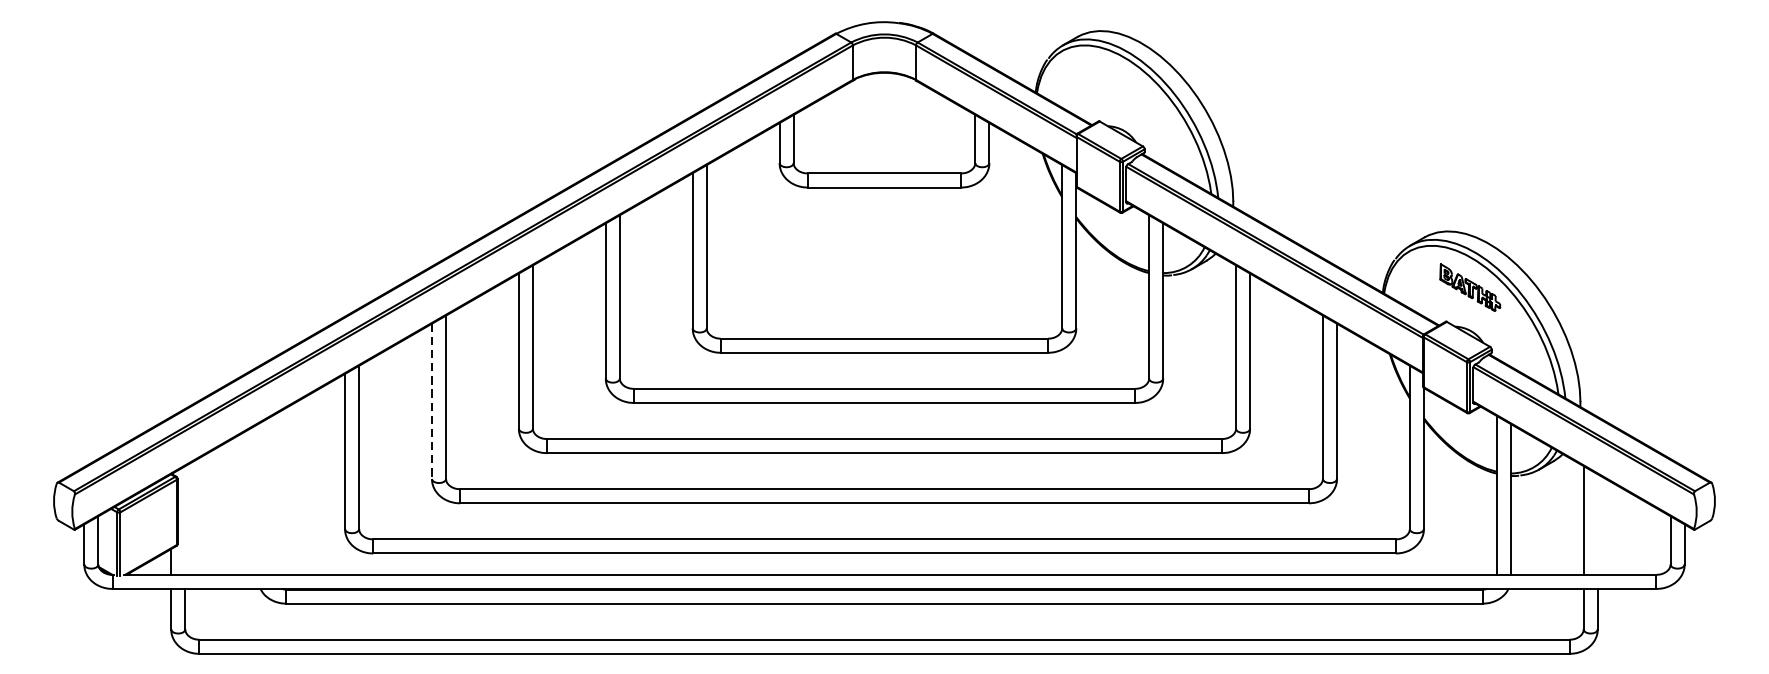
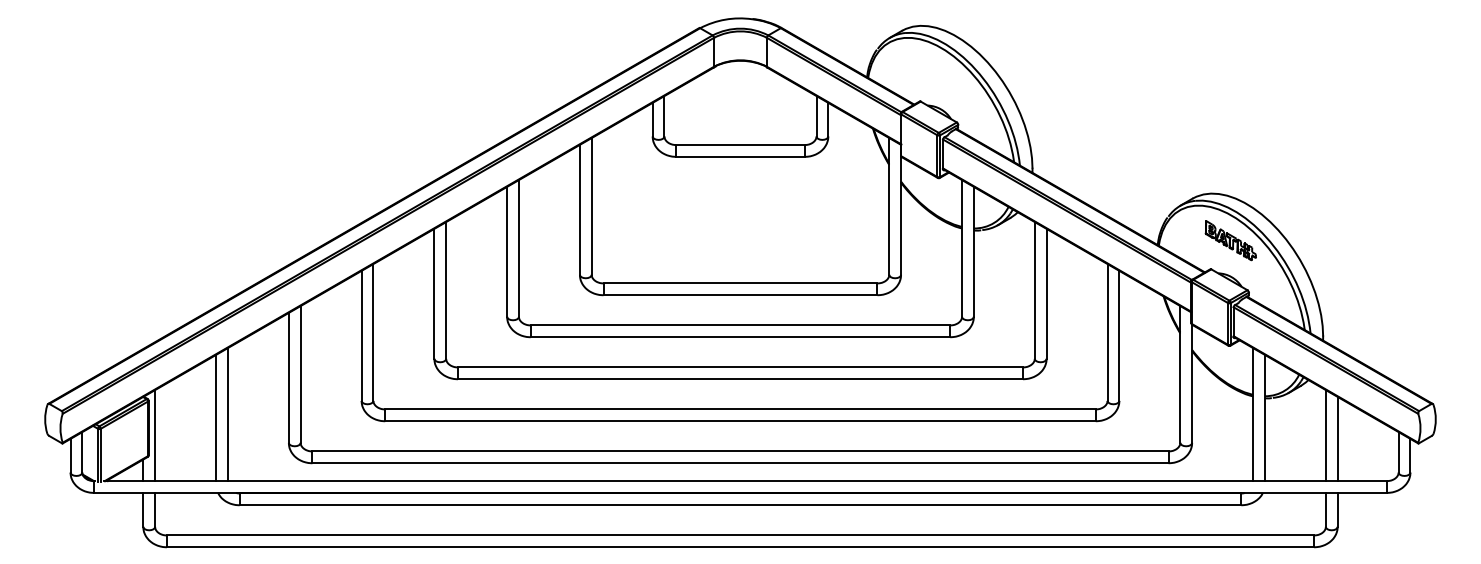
line: (431, 402) -> (361, 336), dashed -> solid
line: (271, 495) -> (227, 414), added
line: (258, 498) -> (216, 417), added
line: (185, 520) -> (155, 435), added
line: (1597, 523) -> (1337, 438), added

